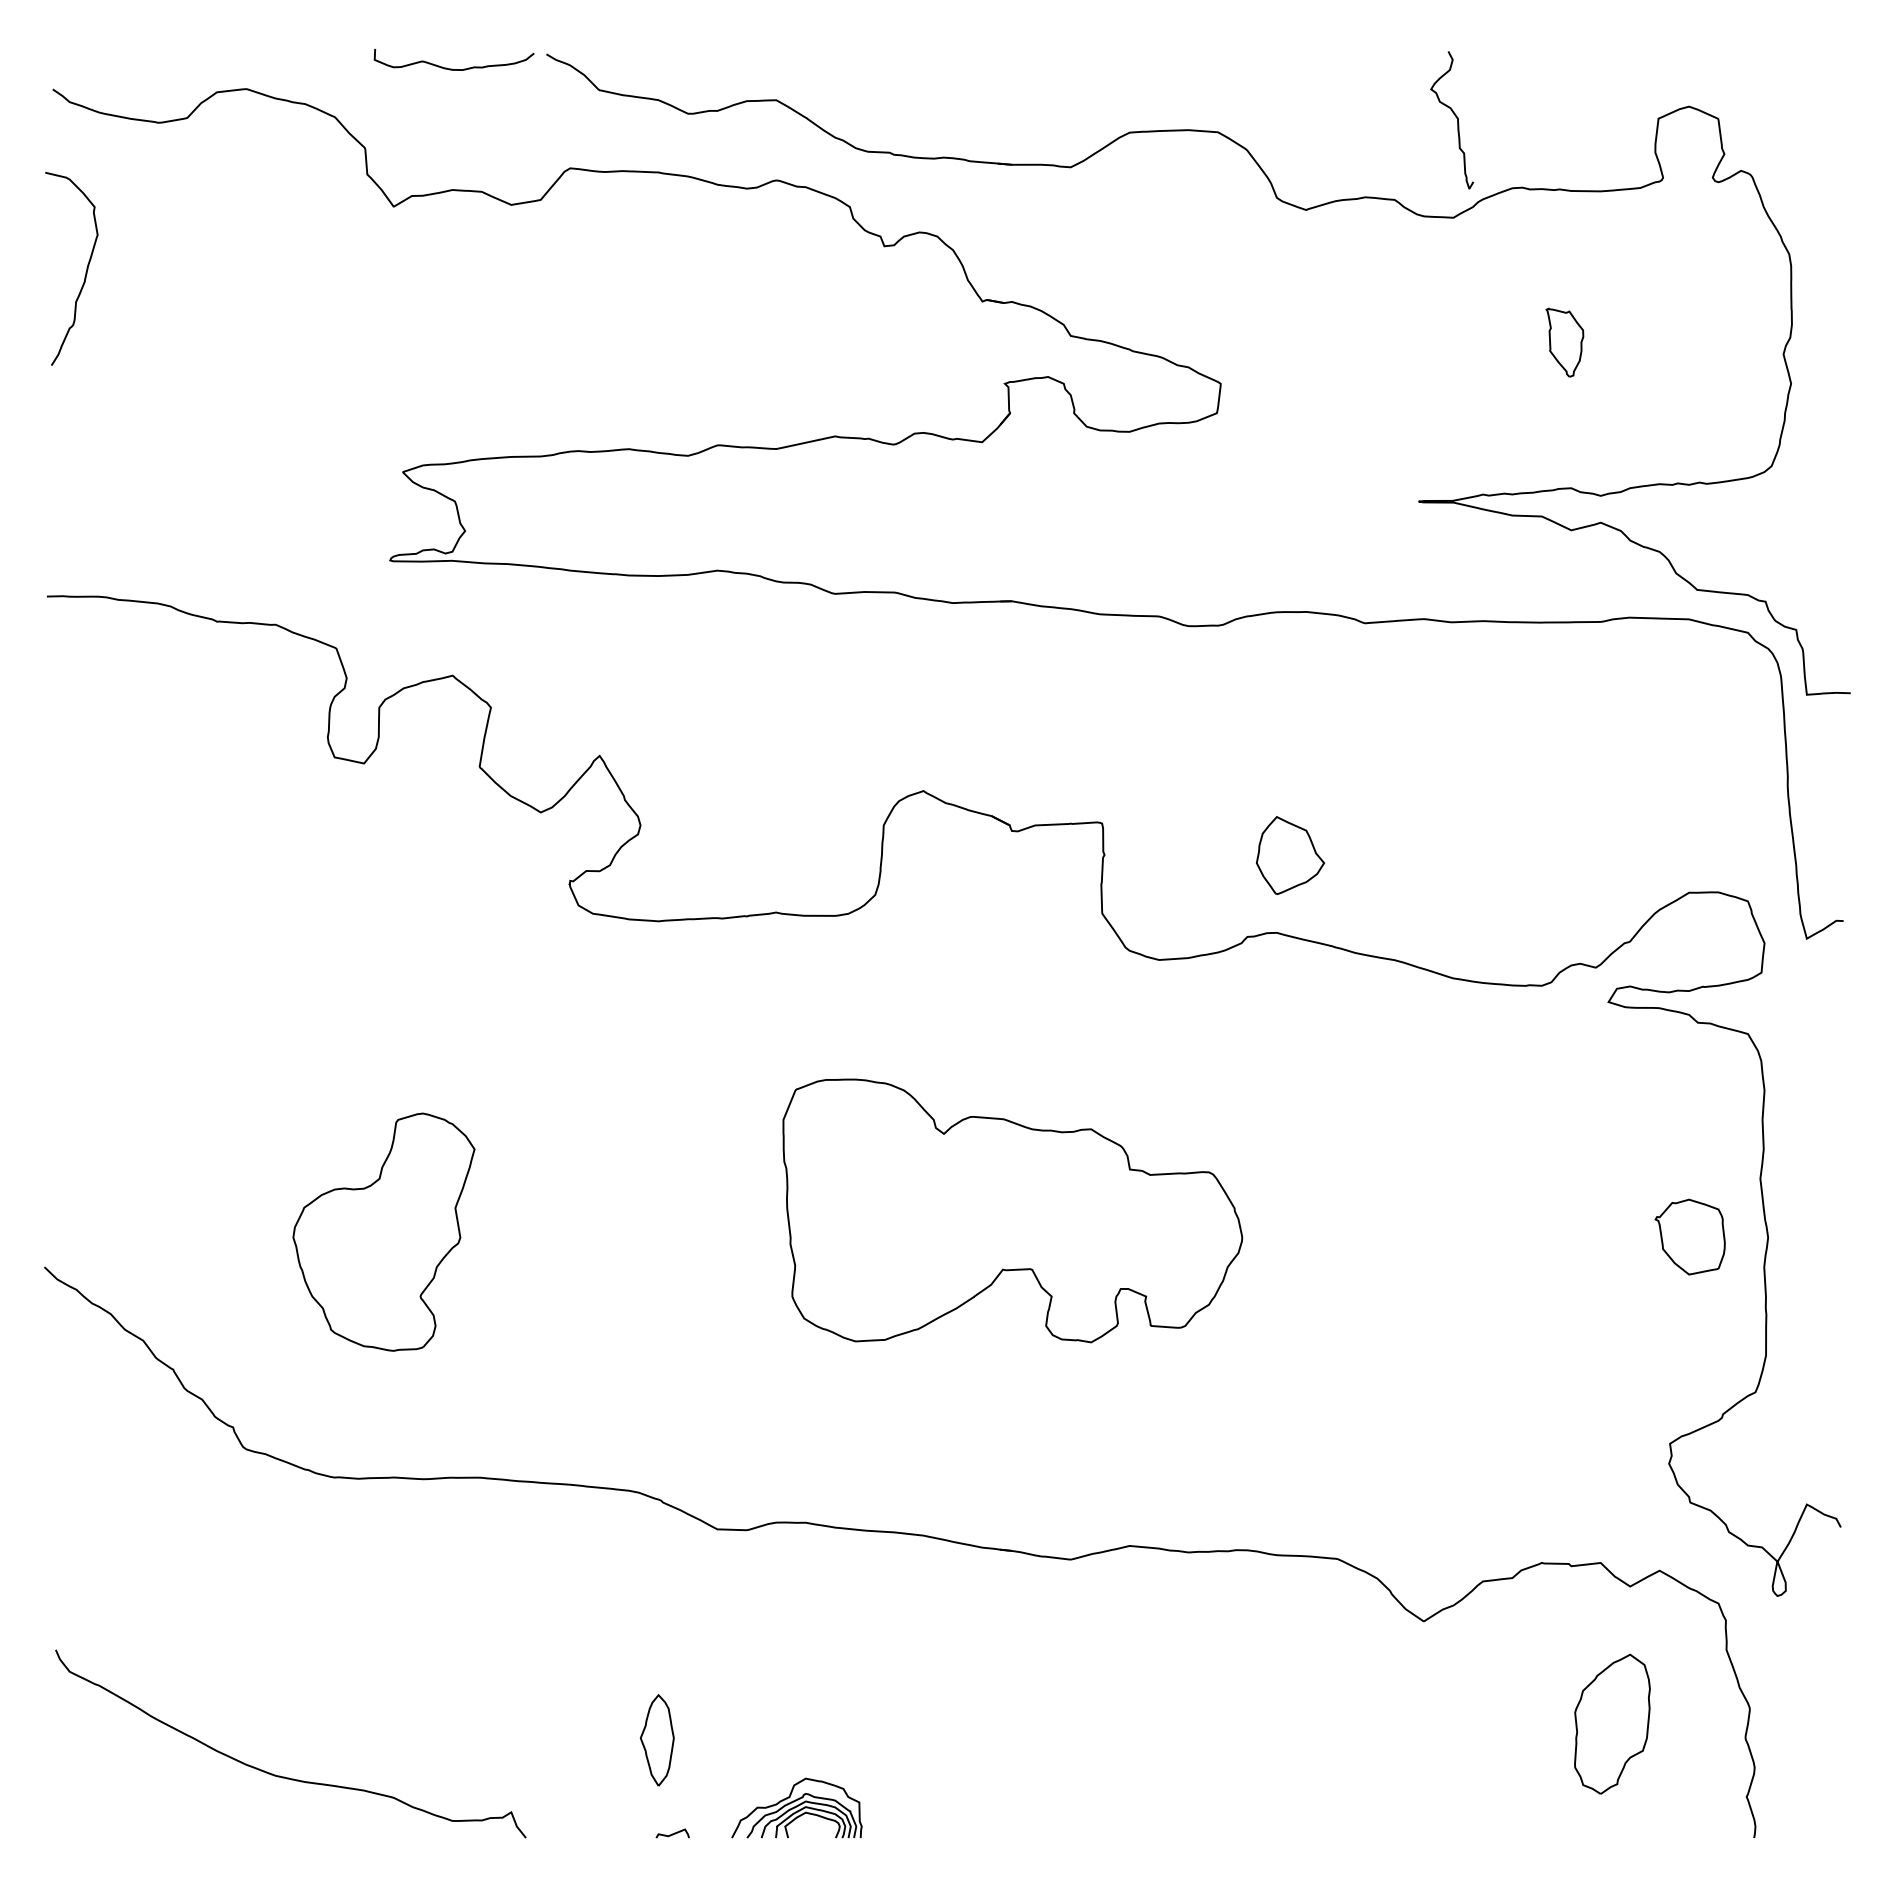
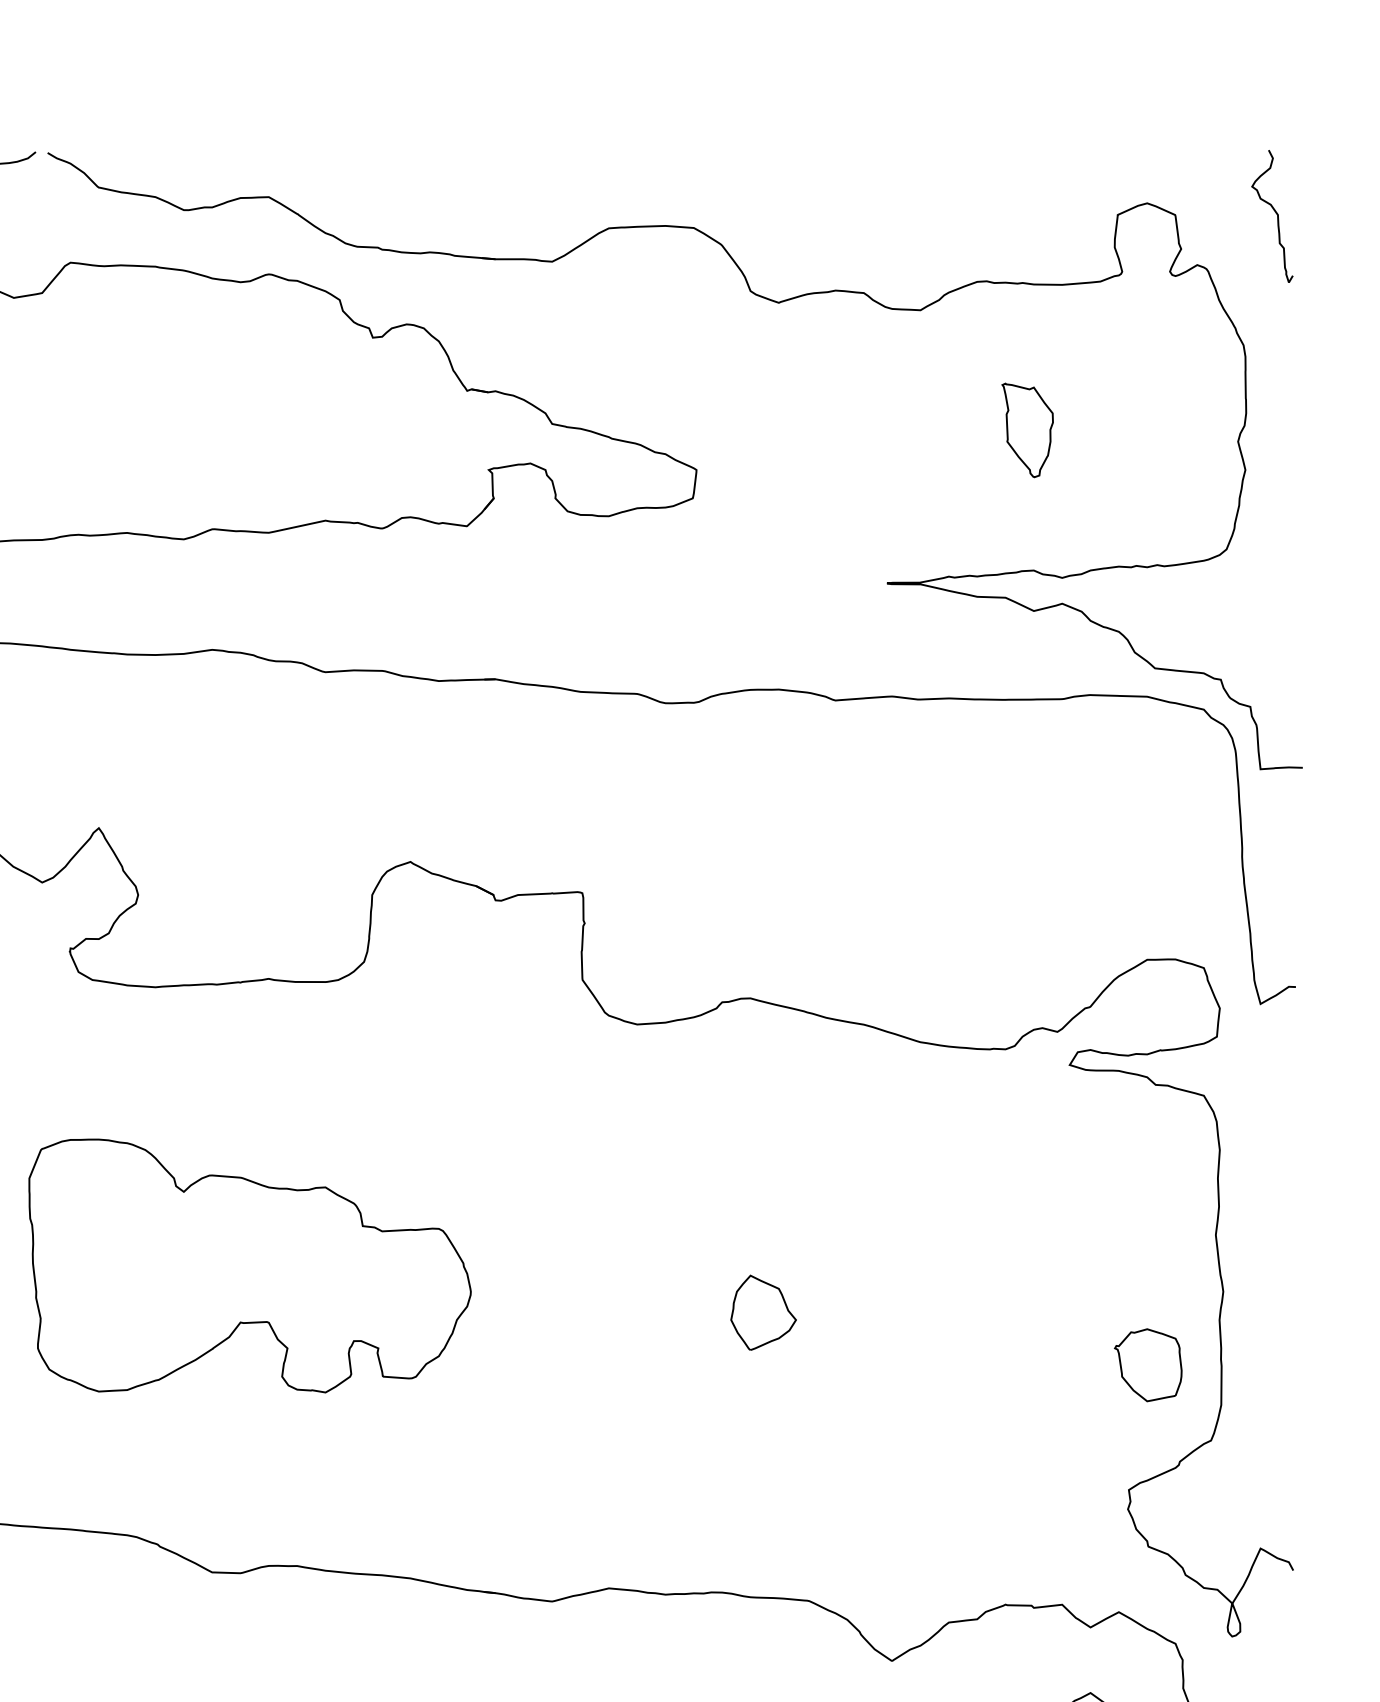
curve: (1455, 117) -> (1275, 213), moved
part: (1564, 342) -> (1027, 430), size x1.43
part: (1290, 855) -> (763, 1312), moved
part: (1012, 1210) -> (249, 1265), moved
part: (1689, 1236) -> (1147, 1364), moved

